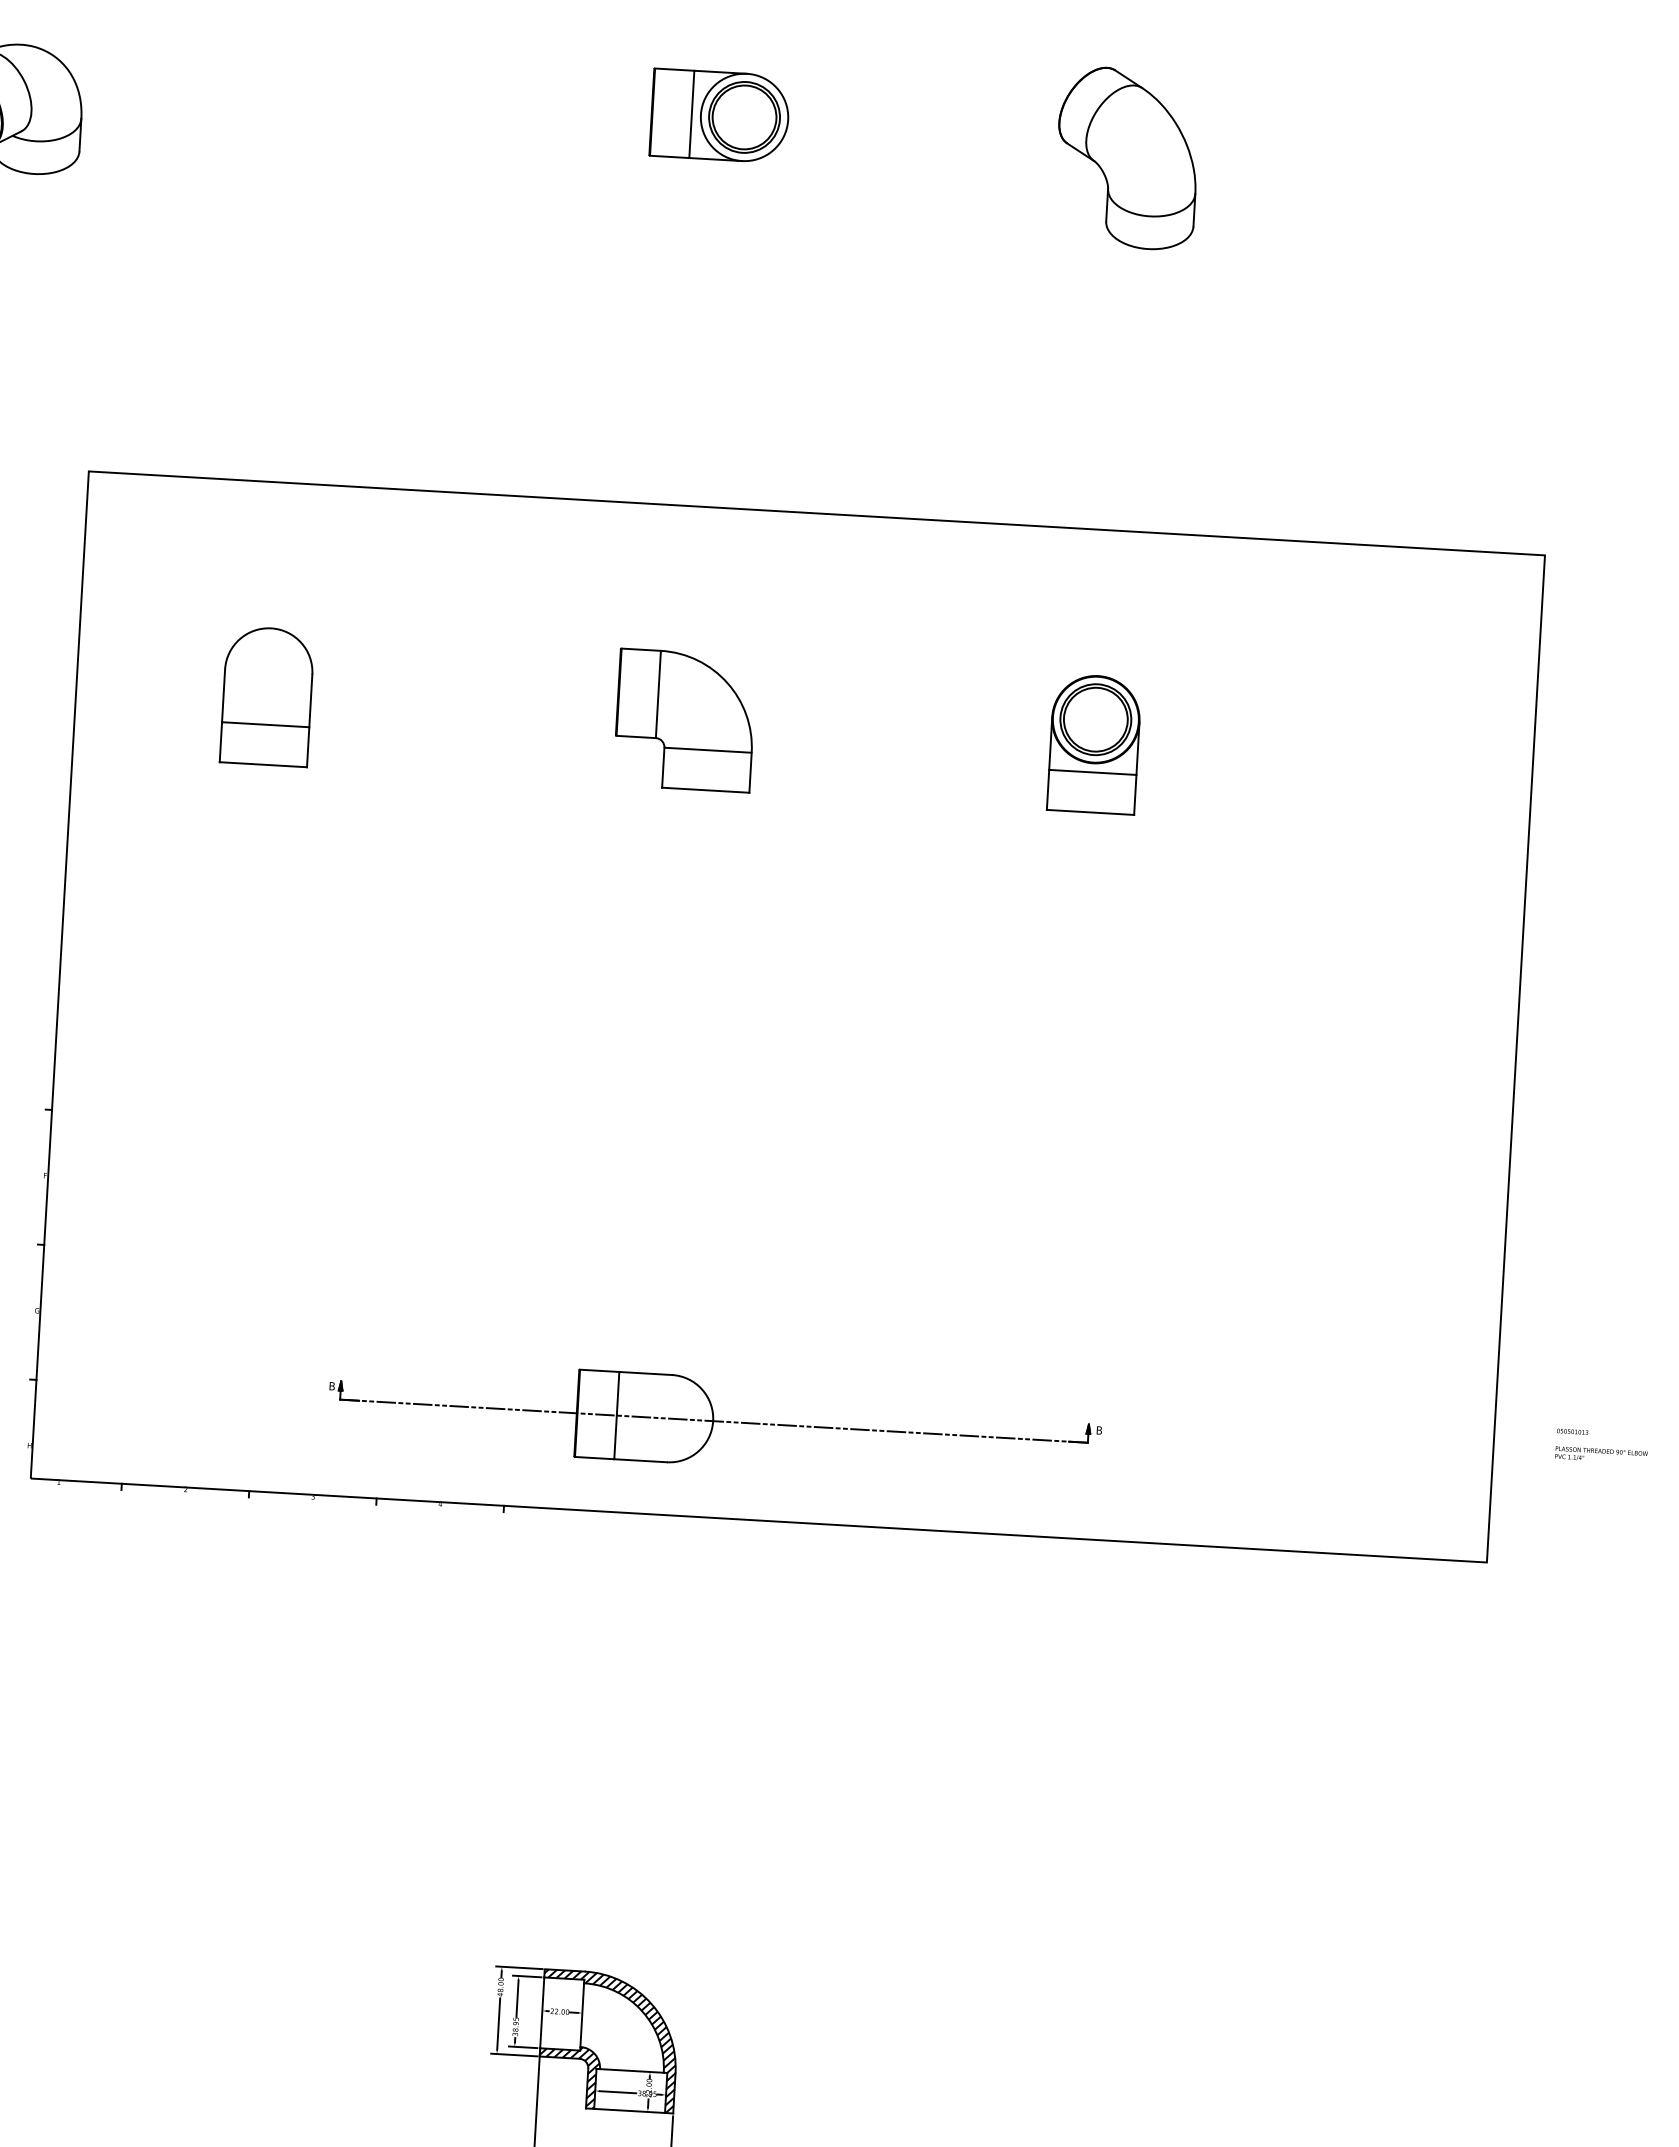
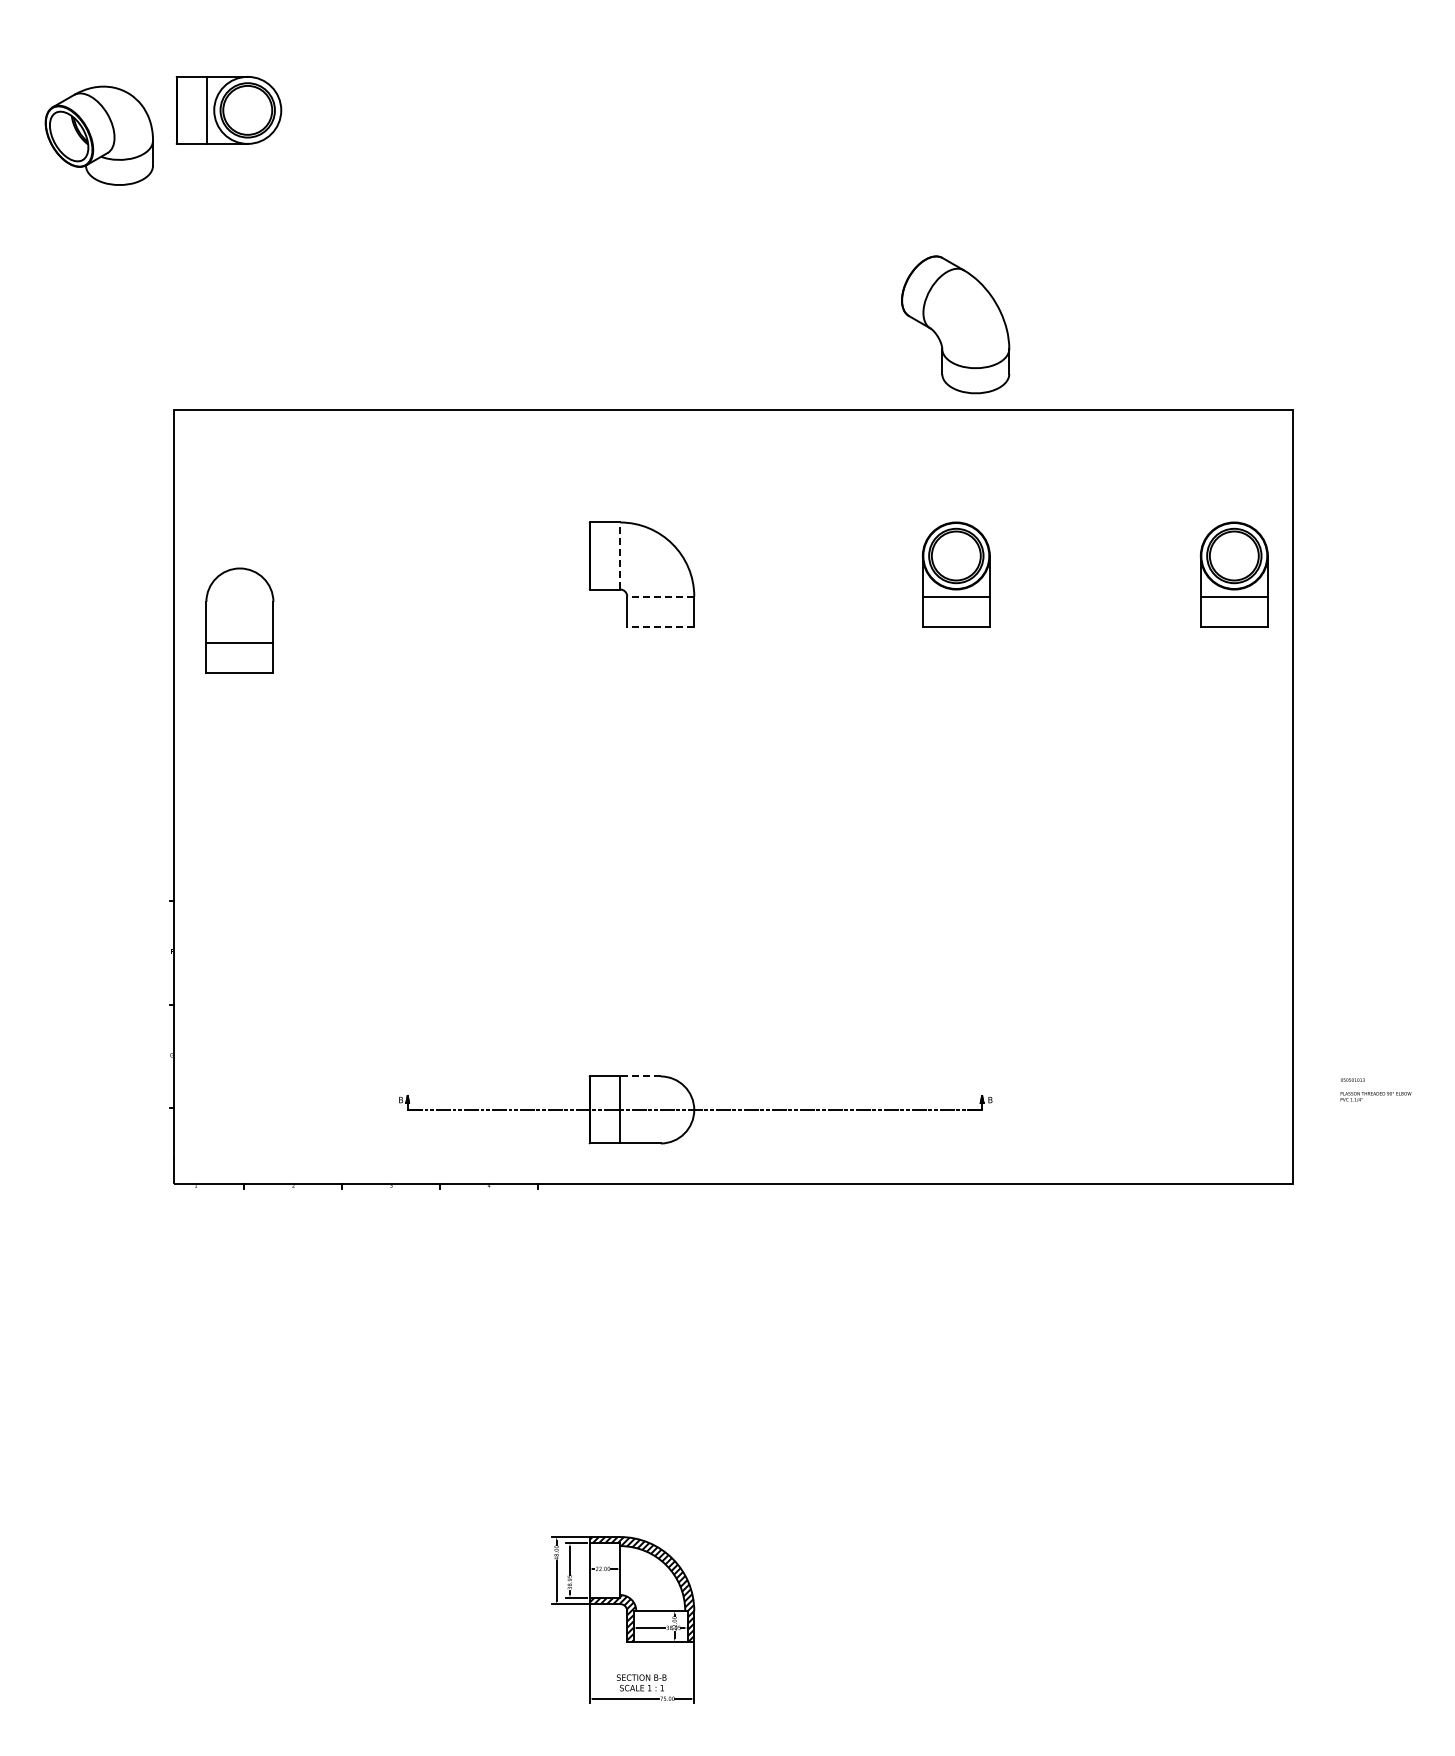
part: (719, 116) -> (228, 110), moved
part: (1127, 157) -> (955, 324), moved
line: (658, 693) -> (620, 555), solid -> dashed
part: (266, 696) -> (239, 620), moved
line: (707, 750) -> (660, 596), solid -> dashed
part: (1455, 764) -> (1233, 574), added
line: (705, 790) -> (660, 627), solid -> dashed
line: (645, 1373) -> (640, 1076), solid -> dashed

